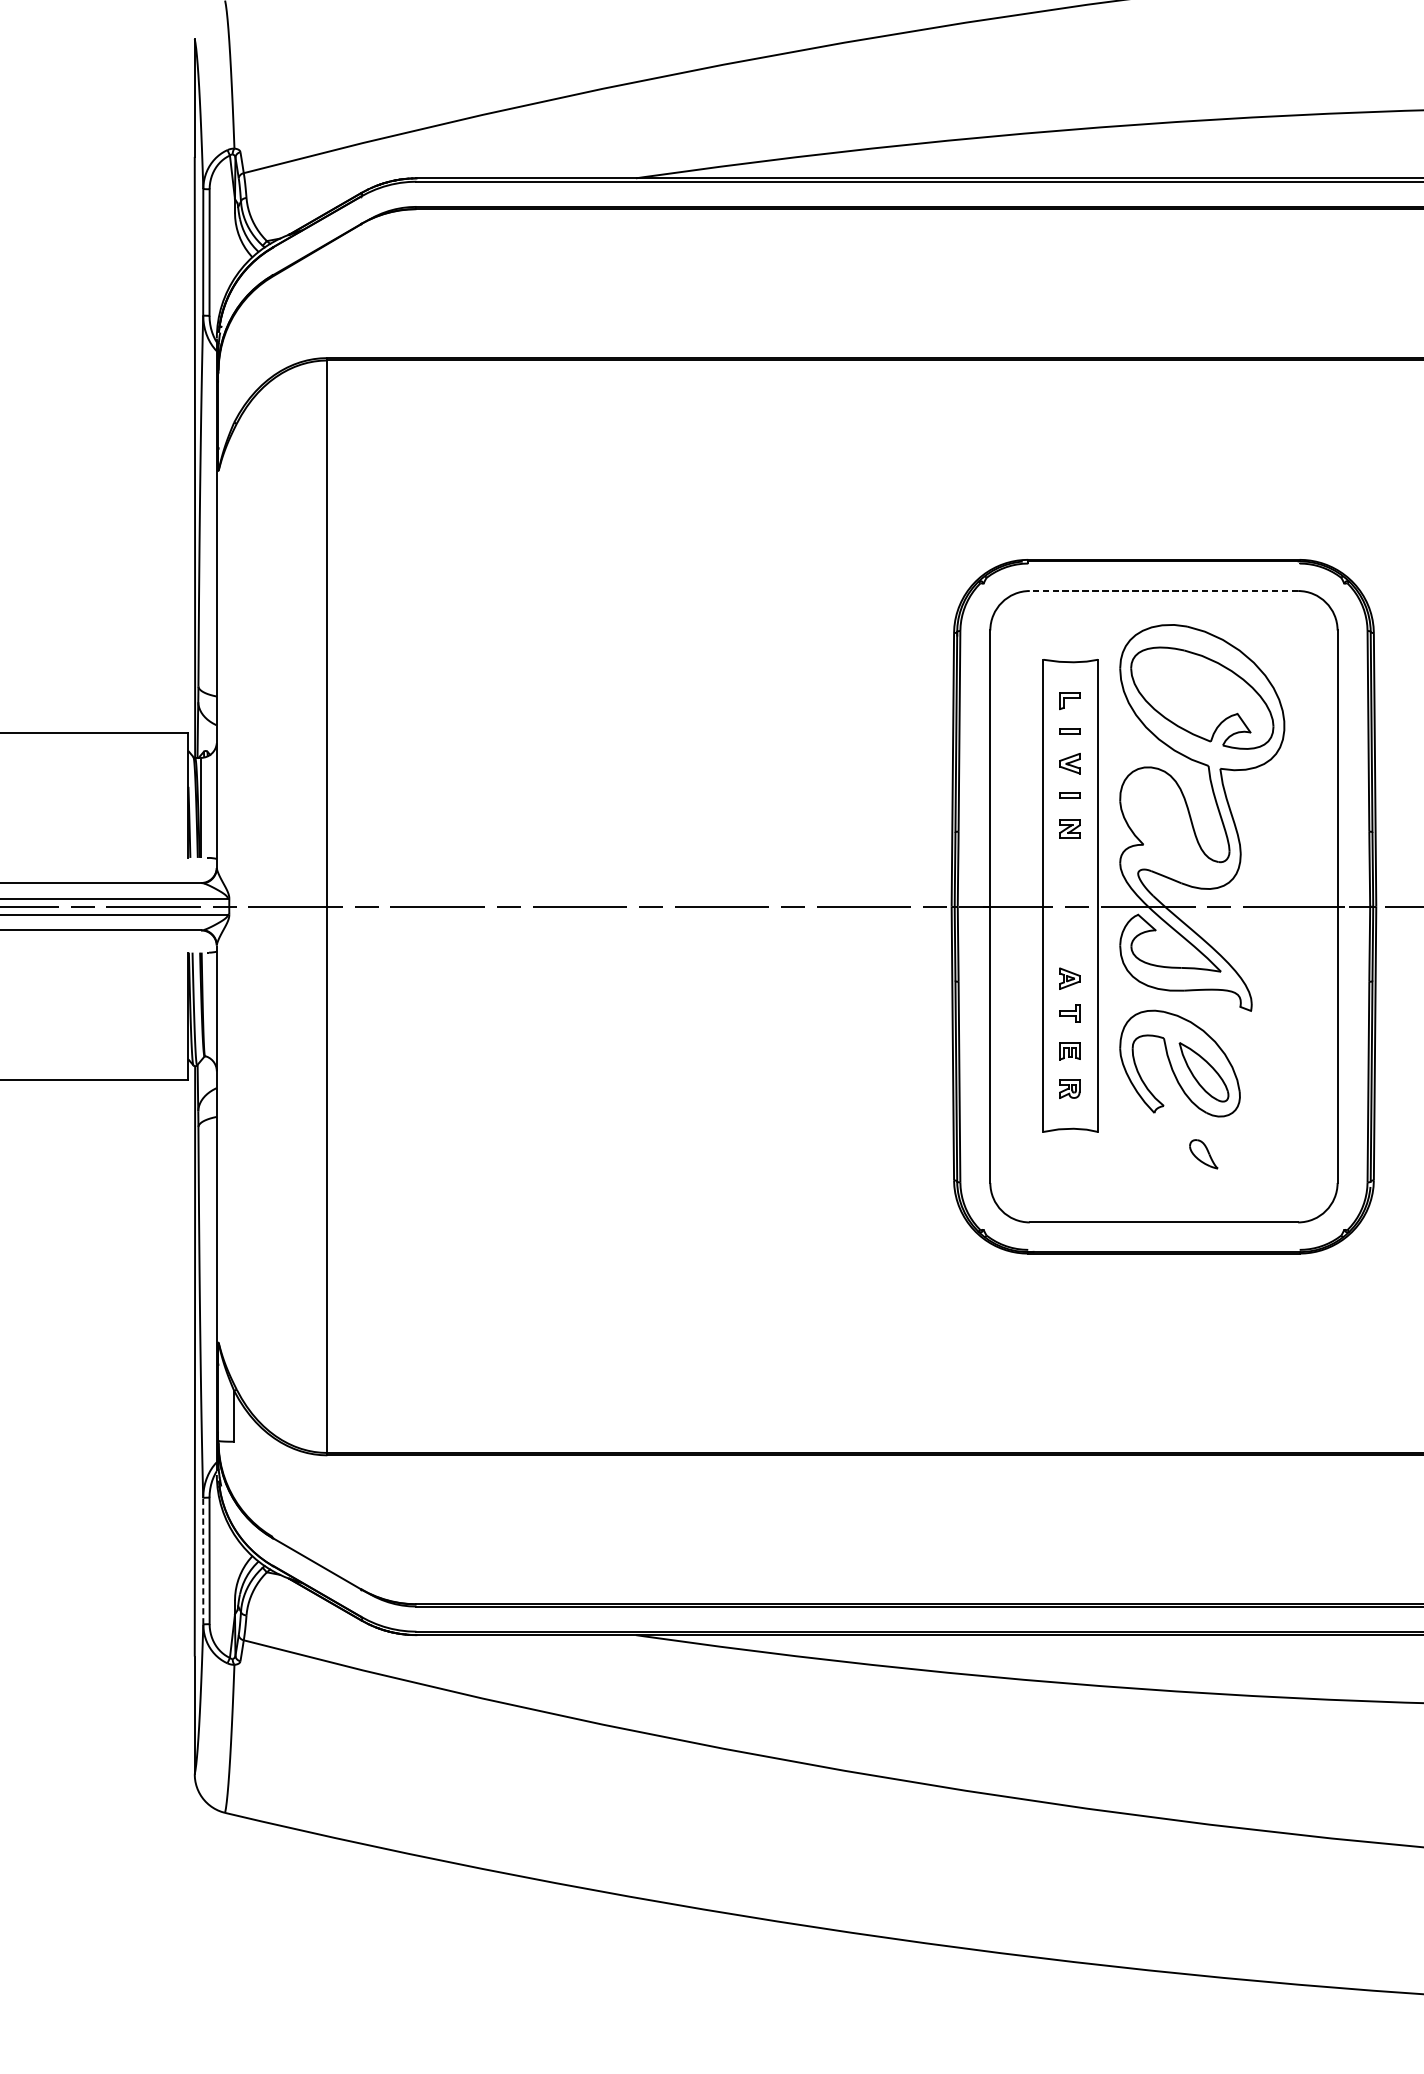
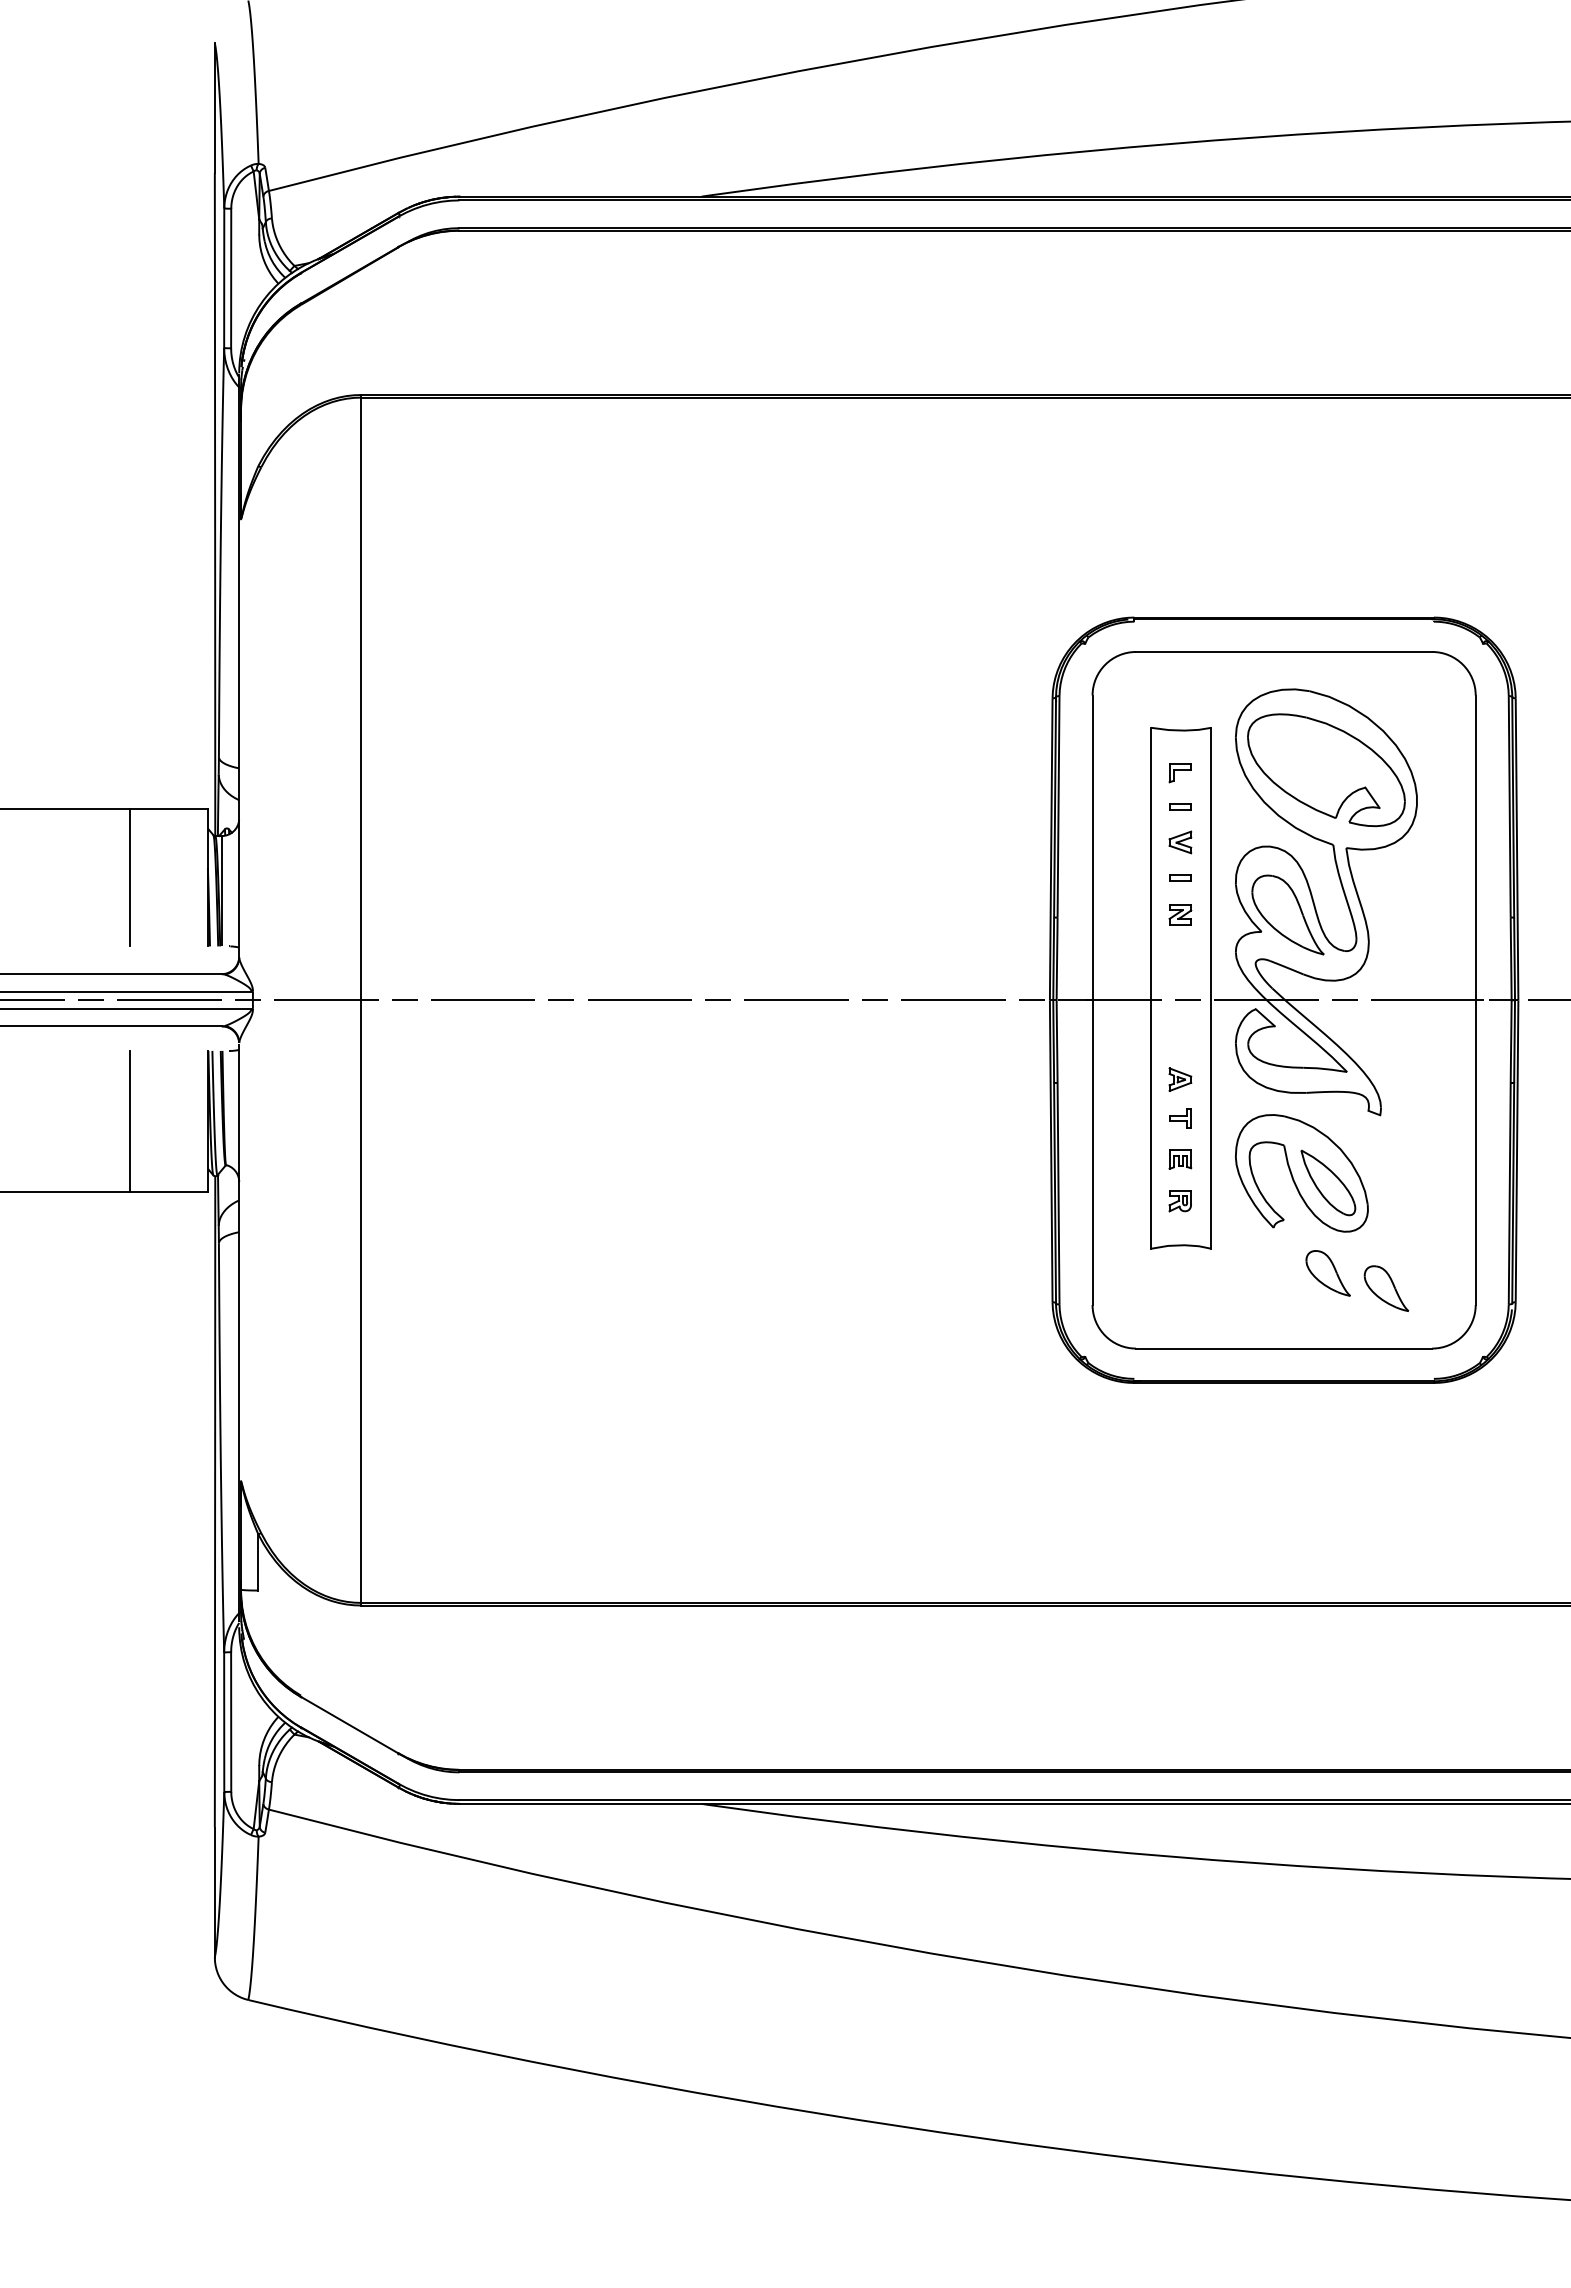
line: (1163, 590) -> (1283, 651), dashed -> solid
line: (117, 795) -> (129, 877), added
part: (1167, 828) -> (1287, 914), added
line: (117, 1015) -> (129, 1120), added
part: (1203, 1154) -> (1327, 1273), size x1.43
part: (1256, 1167) -> (1386, 1288), added
line: (203, 1561) -> (224, 1722), dashed -> solid

